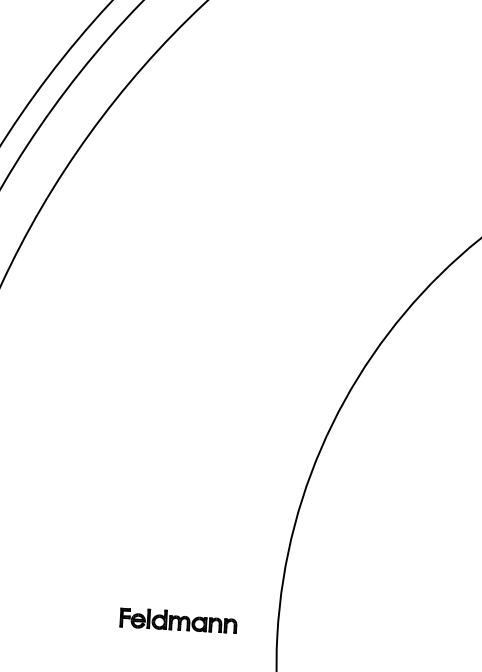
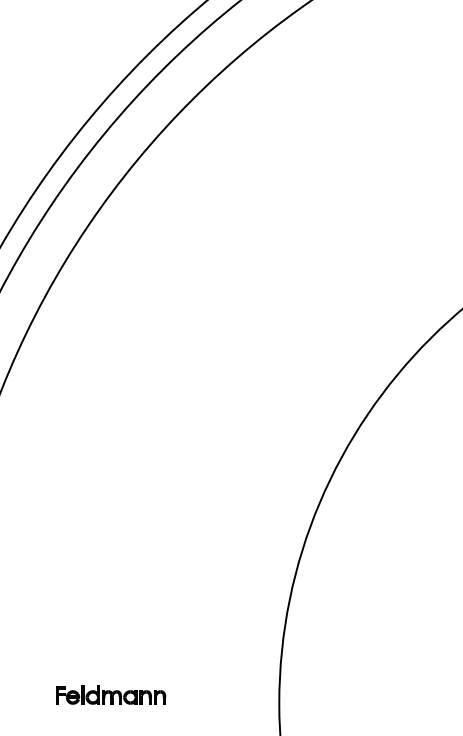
part: (179, 620) -> (111, 694), moved

